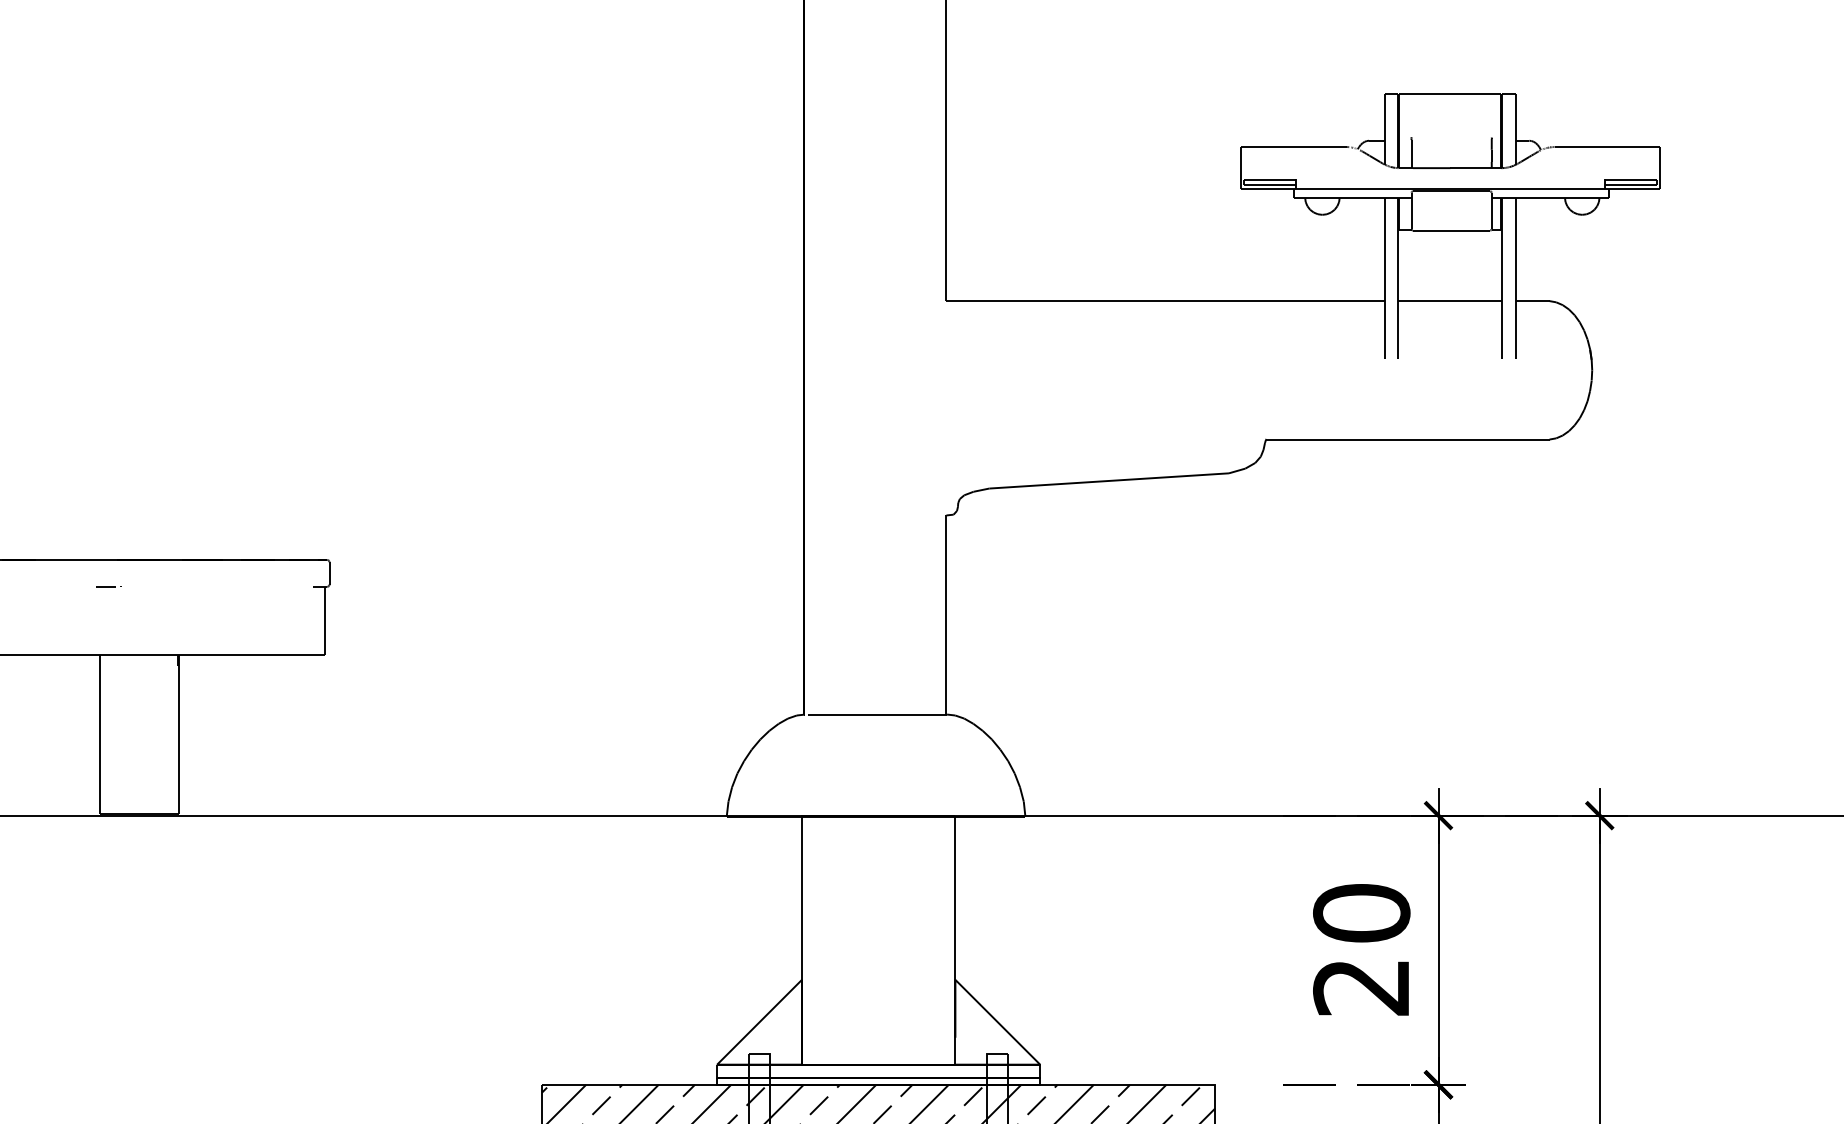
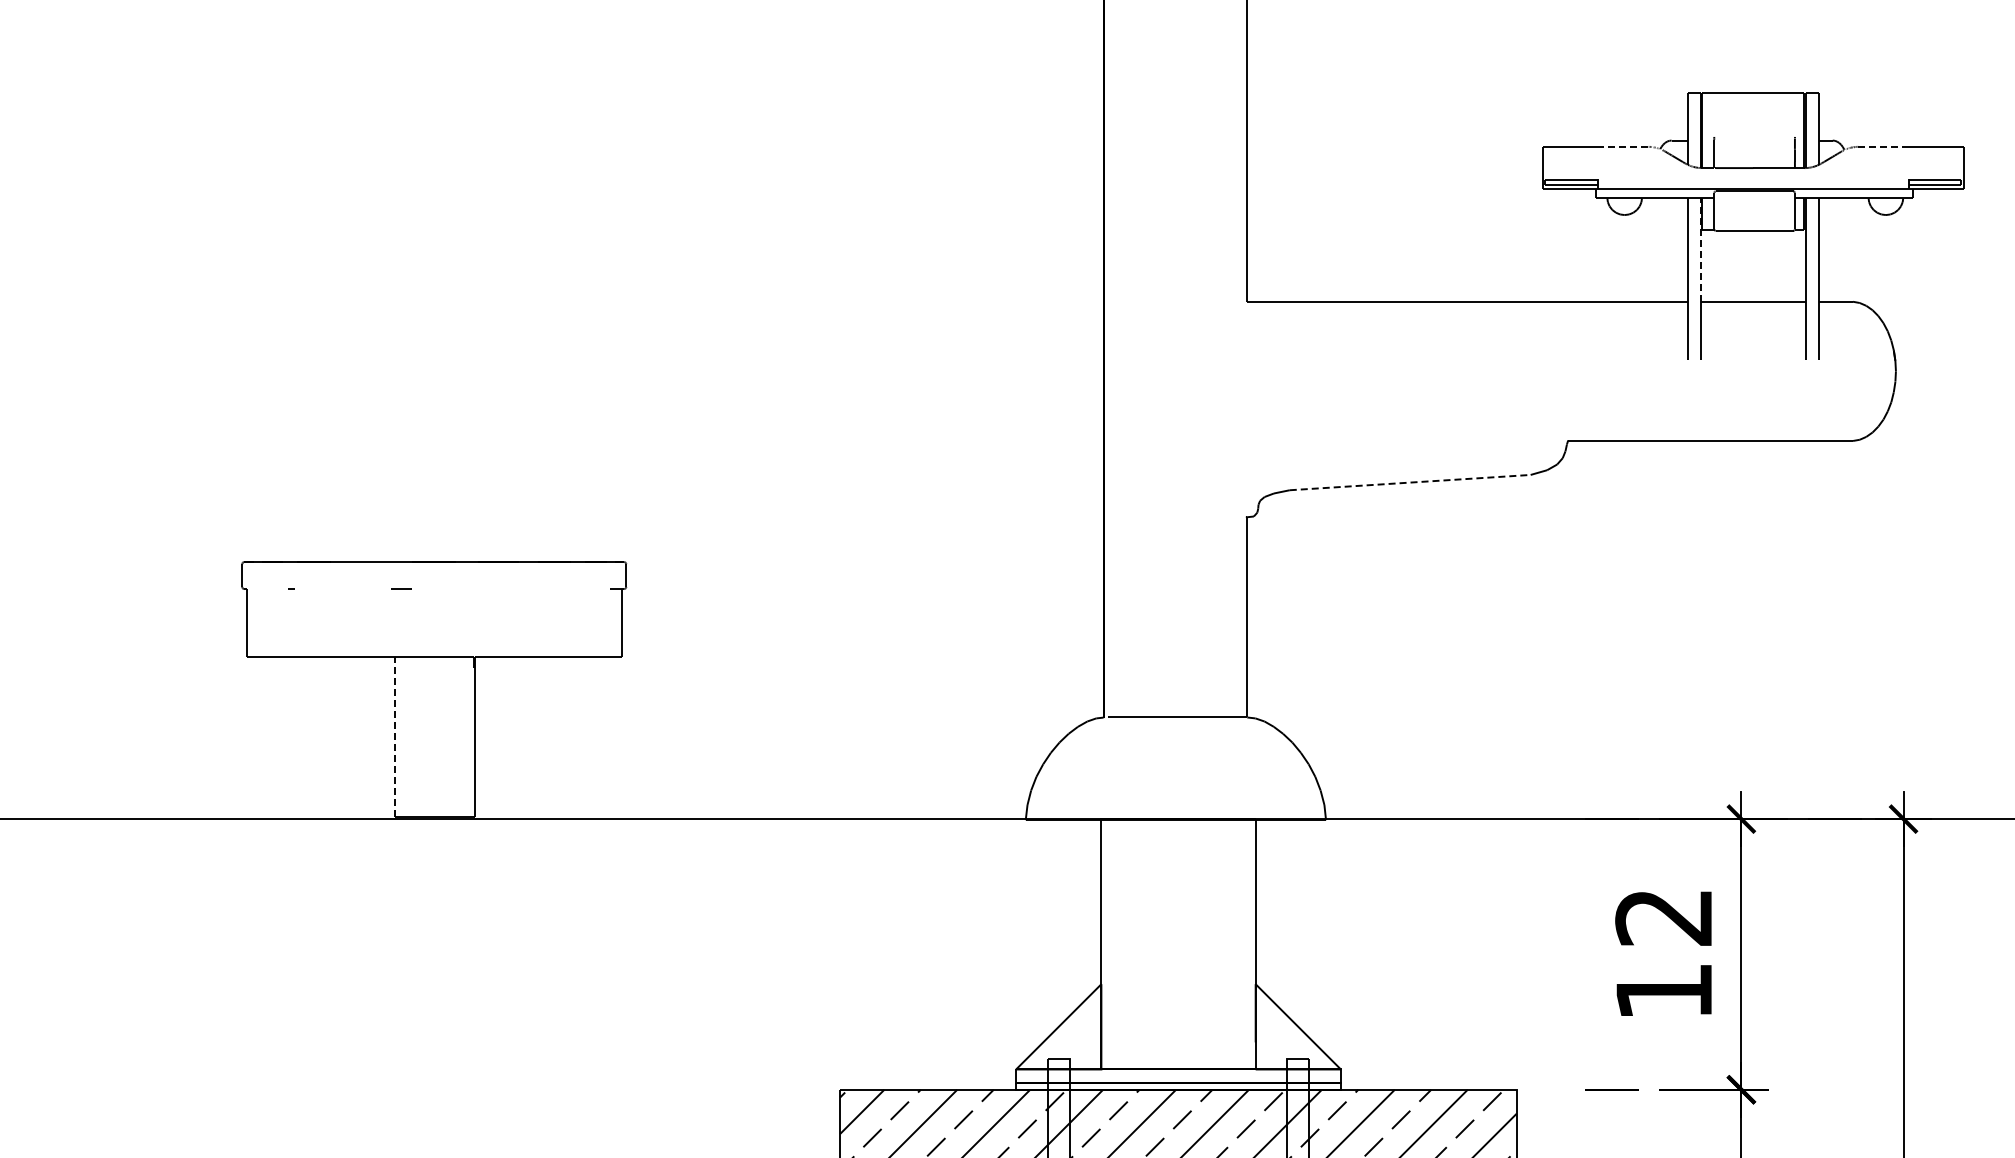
line: (1320, 146) -> (1622, 146), solid -> dashed
line: (1579, 146) -> (1883, 146), solid -> dashed
line: (1397, 250) -> (1700, 250), solid -> dashed
line: (1109, 480) -> (1410, 482), solid -> dashed
line: (99, 734) -> (395, 737), solid -> dashed
text: (1362, 949) -> (1664, 953), 20 -> 12

